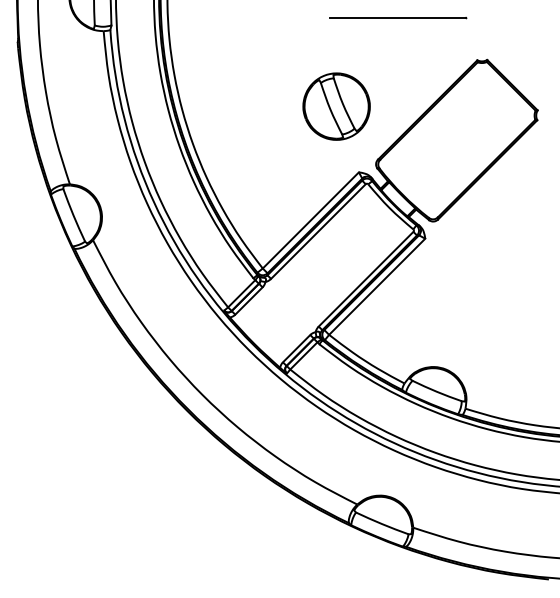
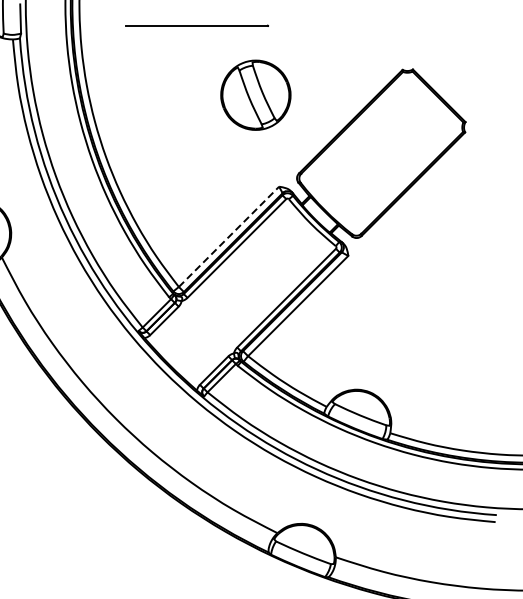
line: (398, 18) -> (197, 26), moved
part: (336, 106) -> (255, 95), moved
line: (310, 220) -> (228, 236), solid -> dashed

